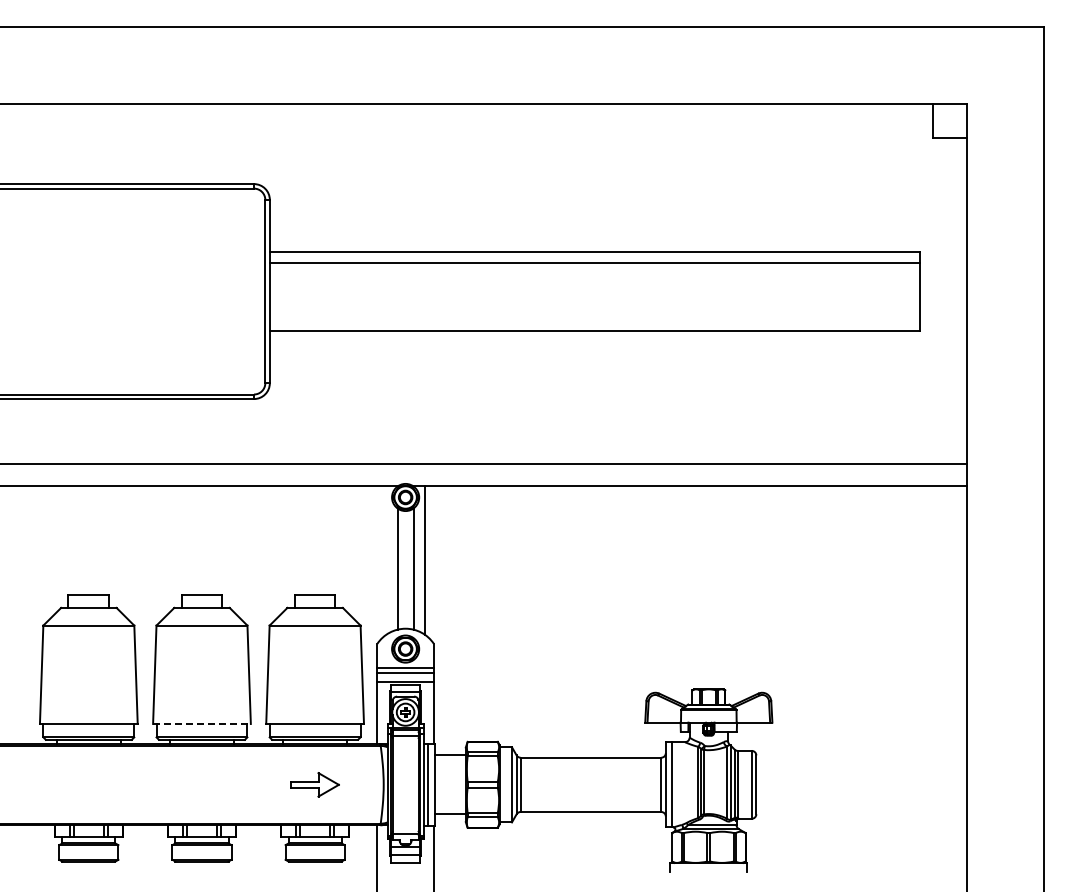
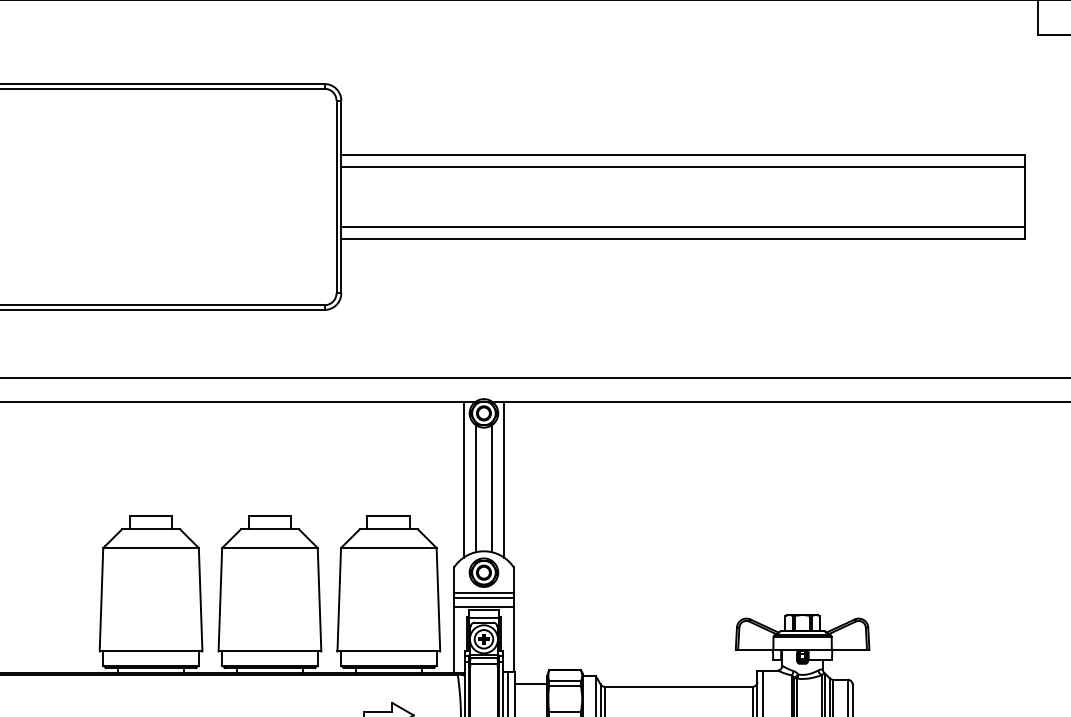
line: (594, 319) -> (682, 226), added
line: (386, 560) -> (463, 479), added
line: (201, 723) -> (269, 650), dashed -> solid

